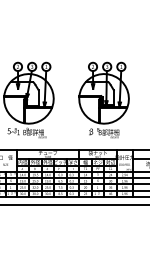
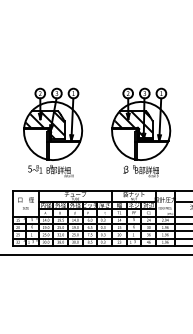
hatch: (21, 93) -> (44, 124), added
hatch: (97, 93) -> (133, 124), added

